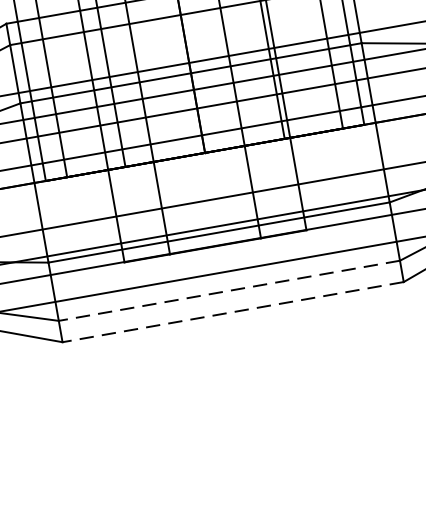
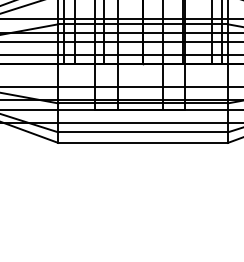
line: (230, 290) -> (143, 132), dashed -> solid
line: (233, 311) -> (143, 142), dashed -> solid

